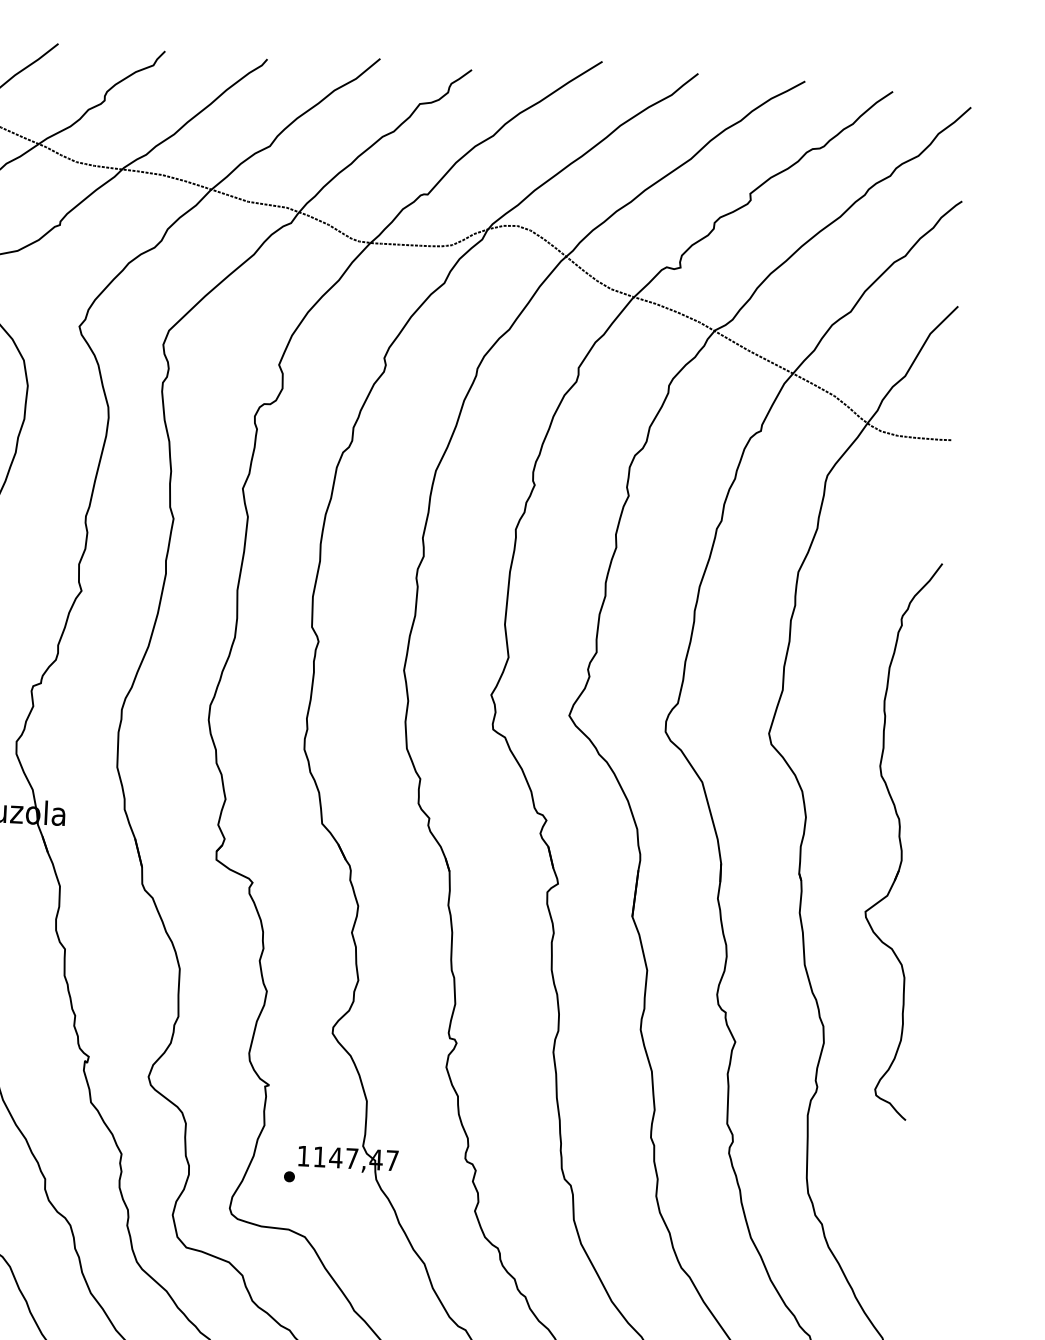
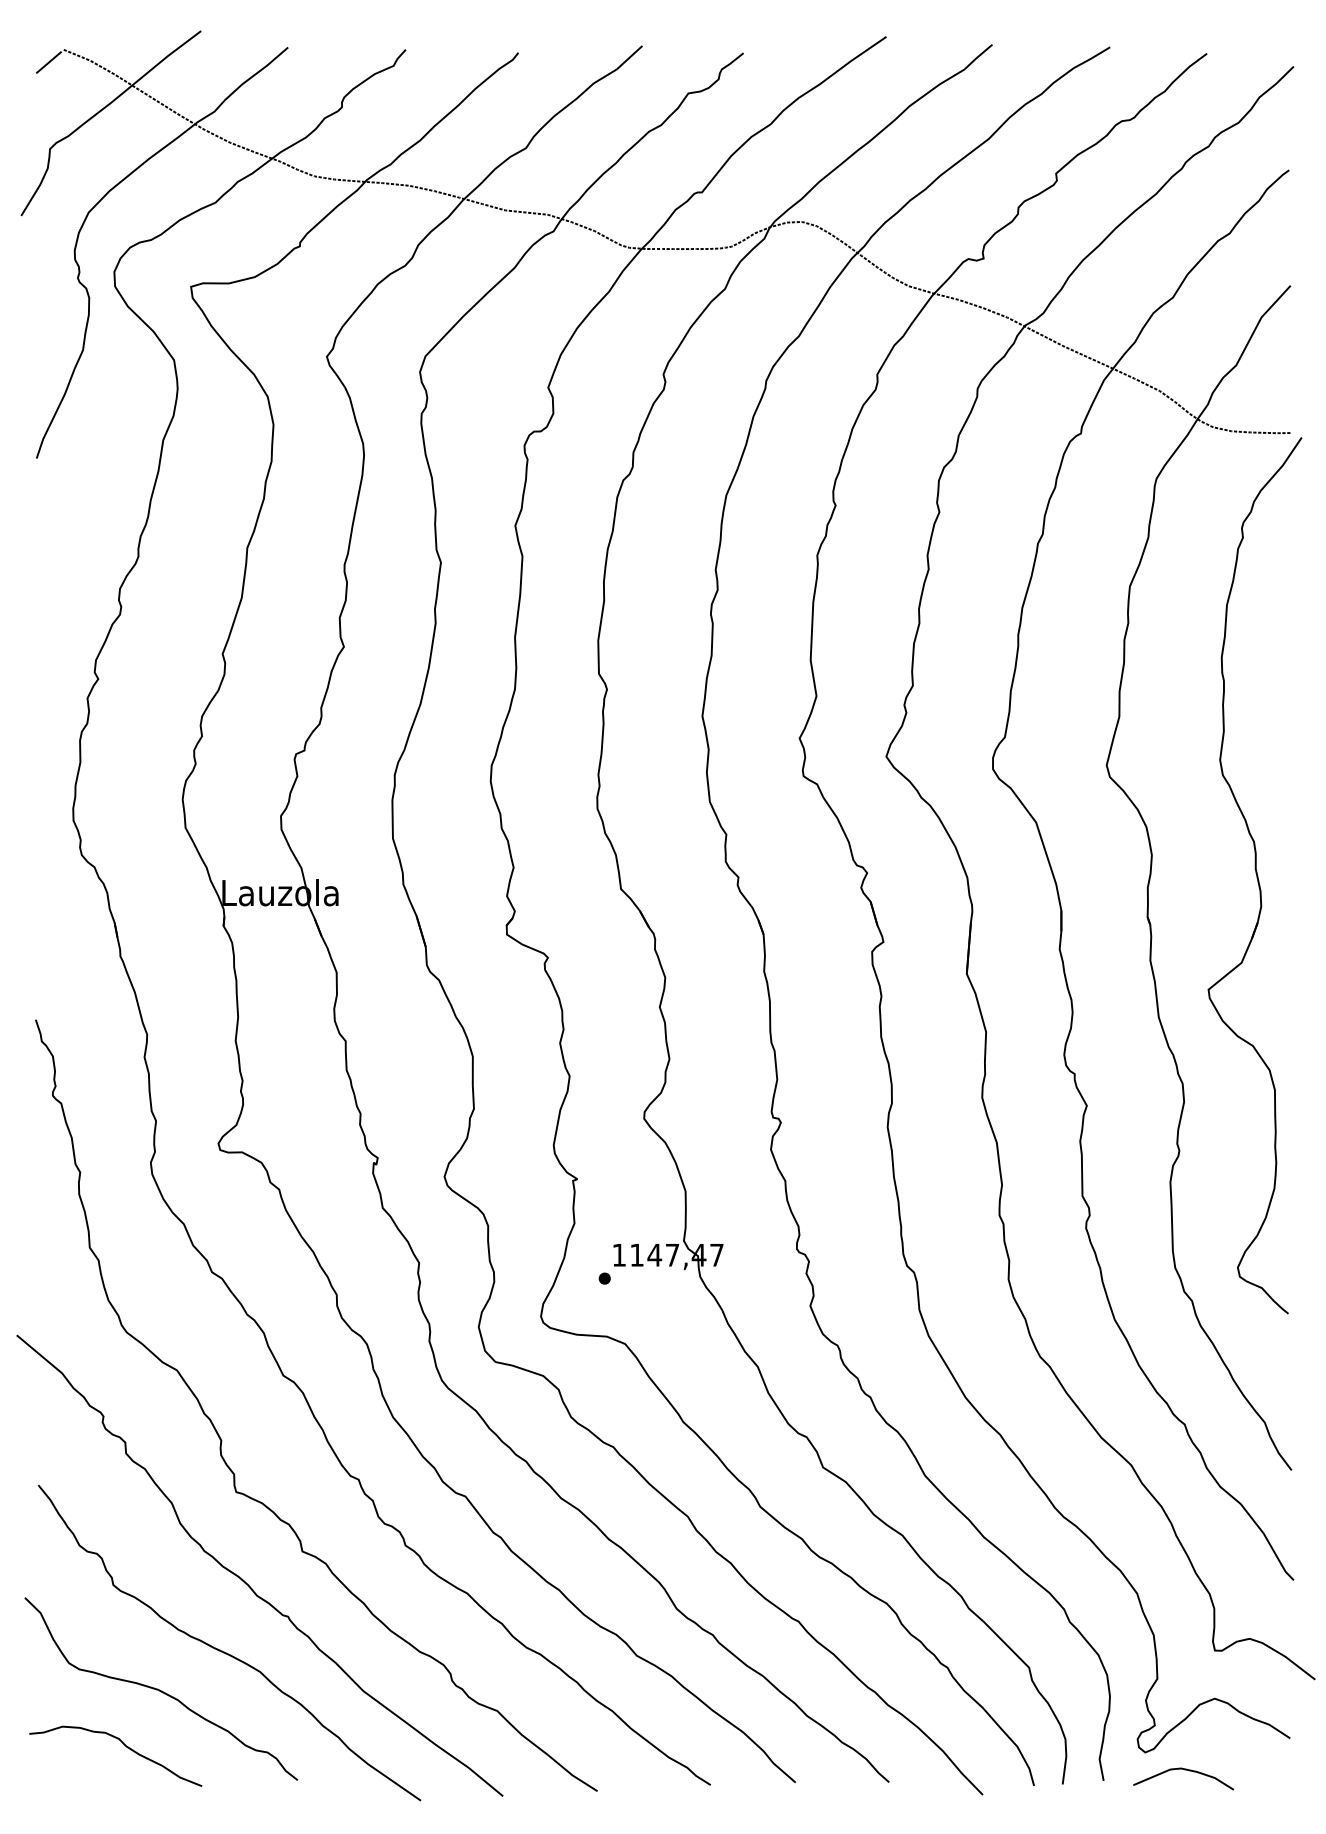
part: (898, 840) -> (1254, 875), size x1.43

